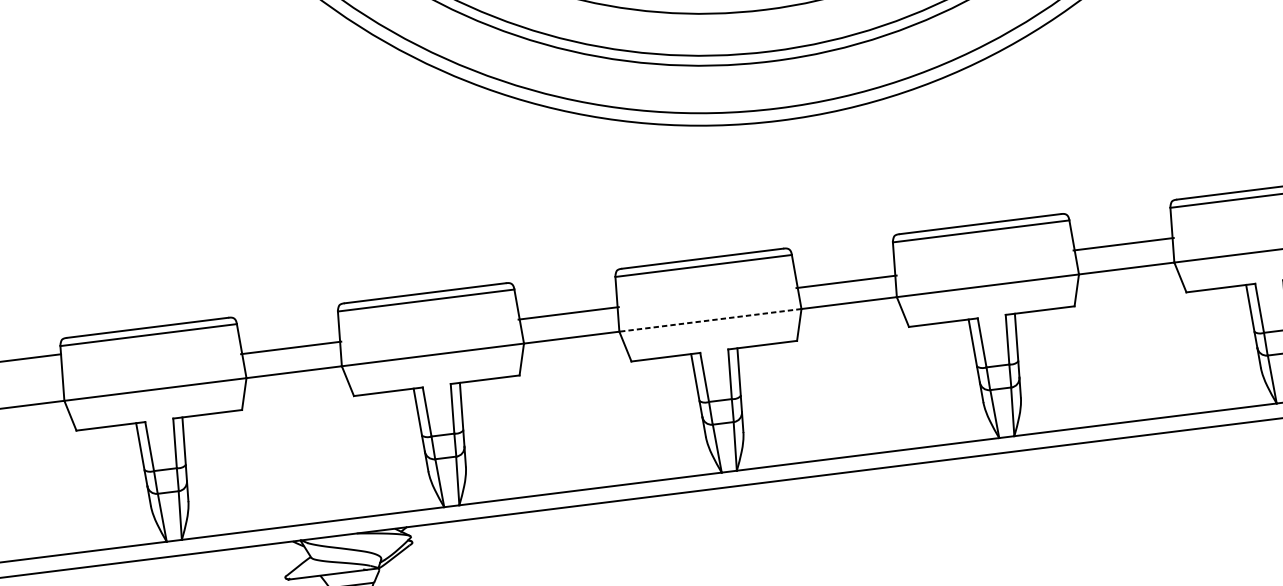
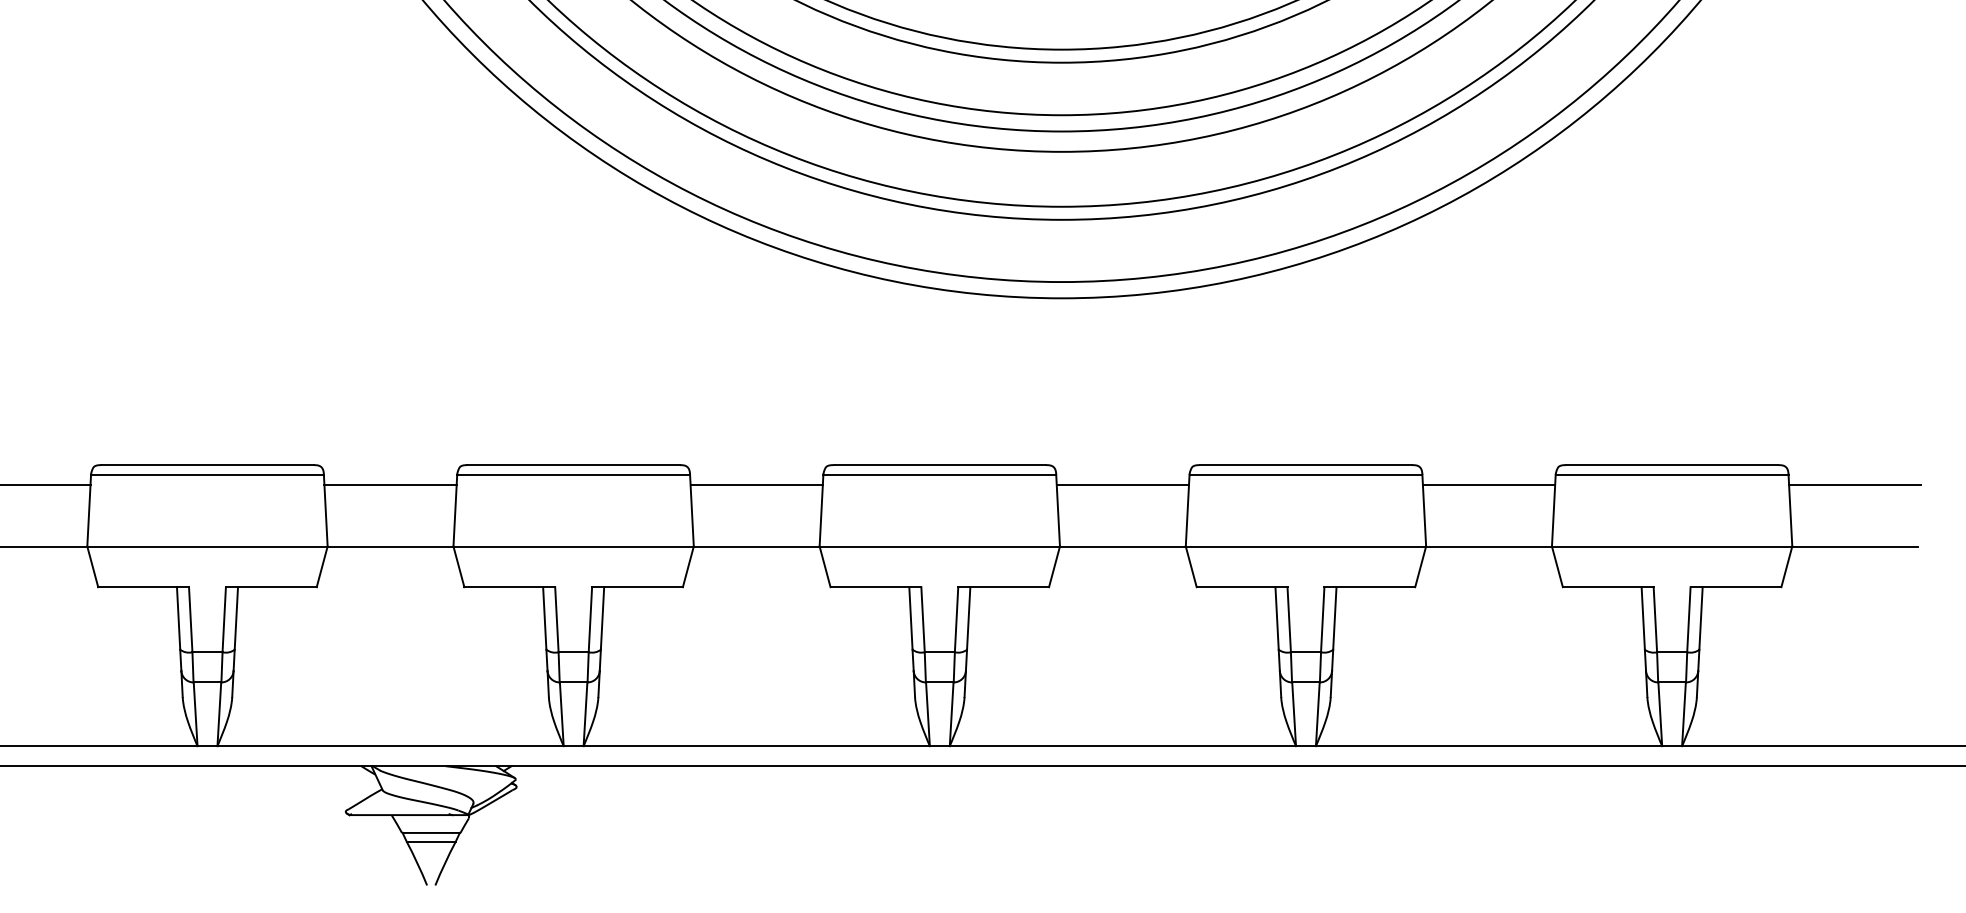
line: (1123, 244) -> (1488, 485), moved
line: (846, 281) -> (1122, 485), moved
line: (568, 313) -> (756, 485), moved
line: (710, 320) -> (939, 546), dashed -> solid
line: (291, 347) -> (390, 485), moved

